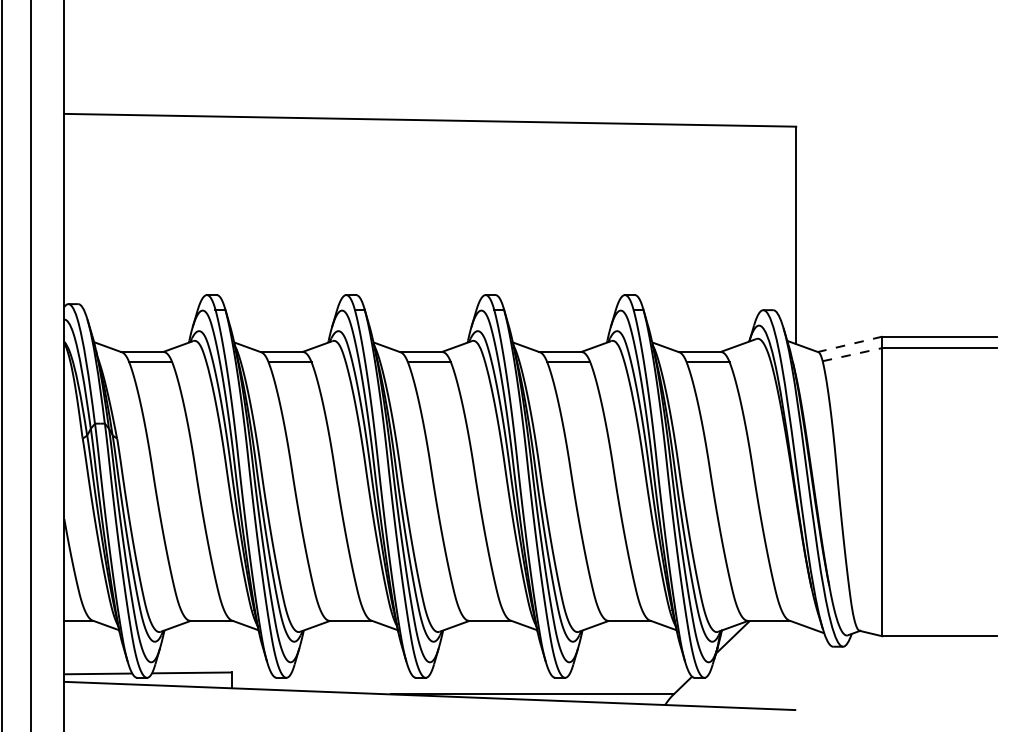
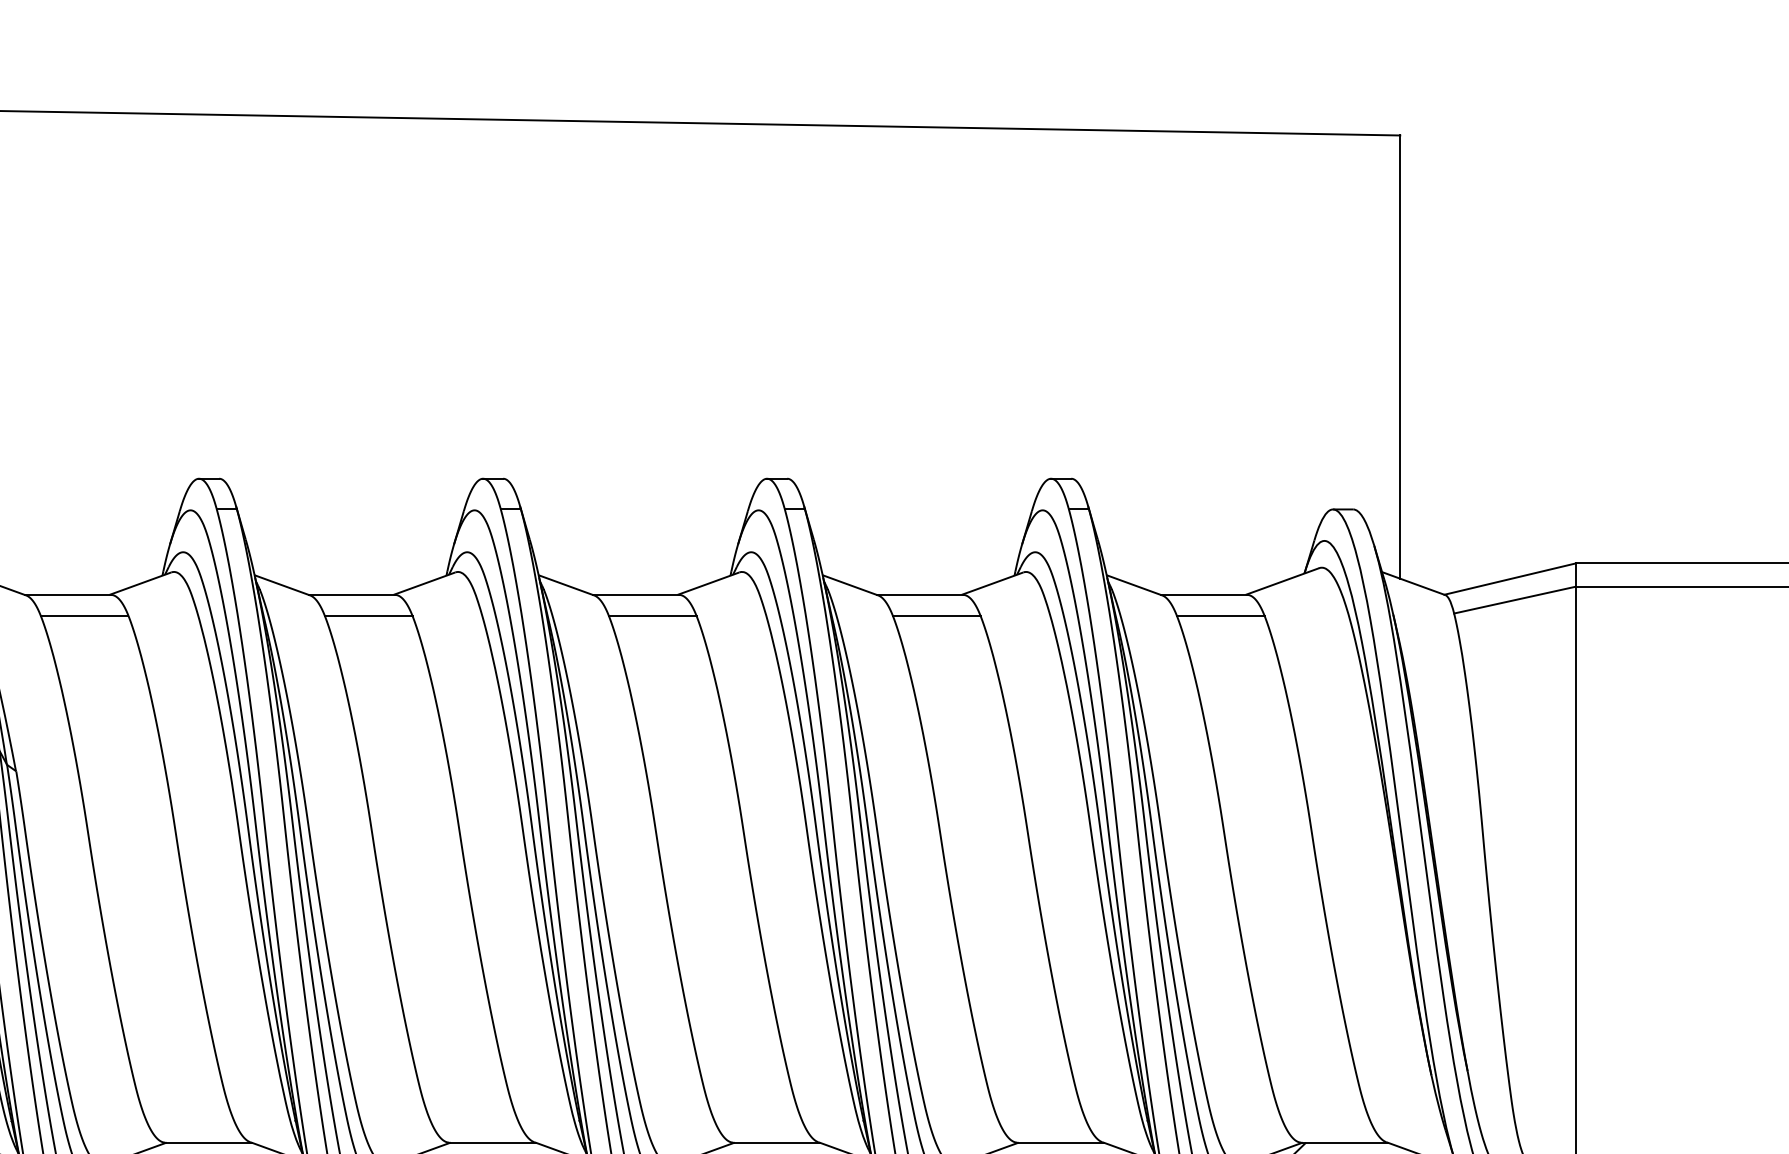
line: (849, 344) -> (1508, 579), dashed -> solid
line: (852, 354) -> (1514, 599), dashed -> solid

